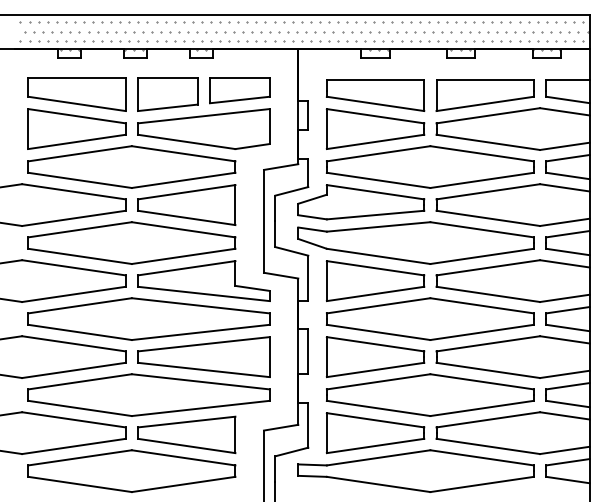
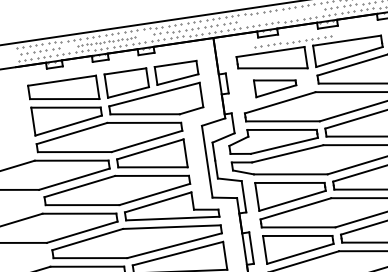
part: (147, 32) -> (106, 42), size x0.7
part: (397, 32) -> (293, 42), moved
part: (375, 128) -> (275, 85), size x0.6

